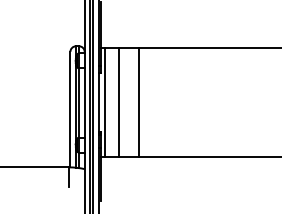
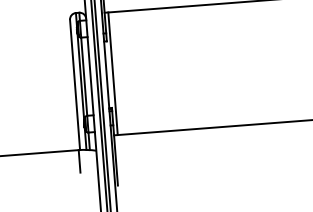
line: (118, 101) -> (128, 71), removed
line: (138, 101) -> (151, 69), removed

